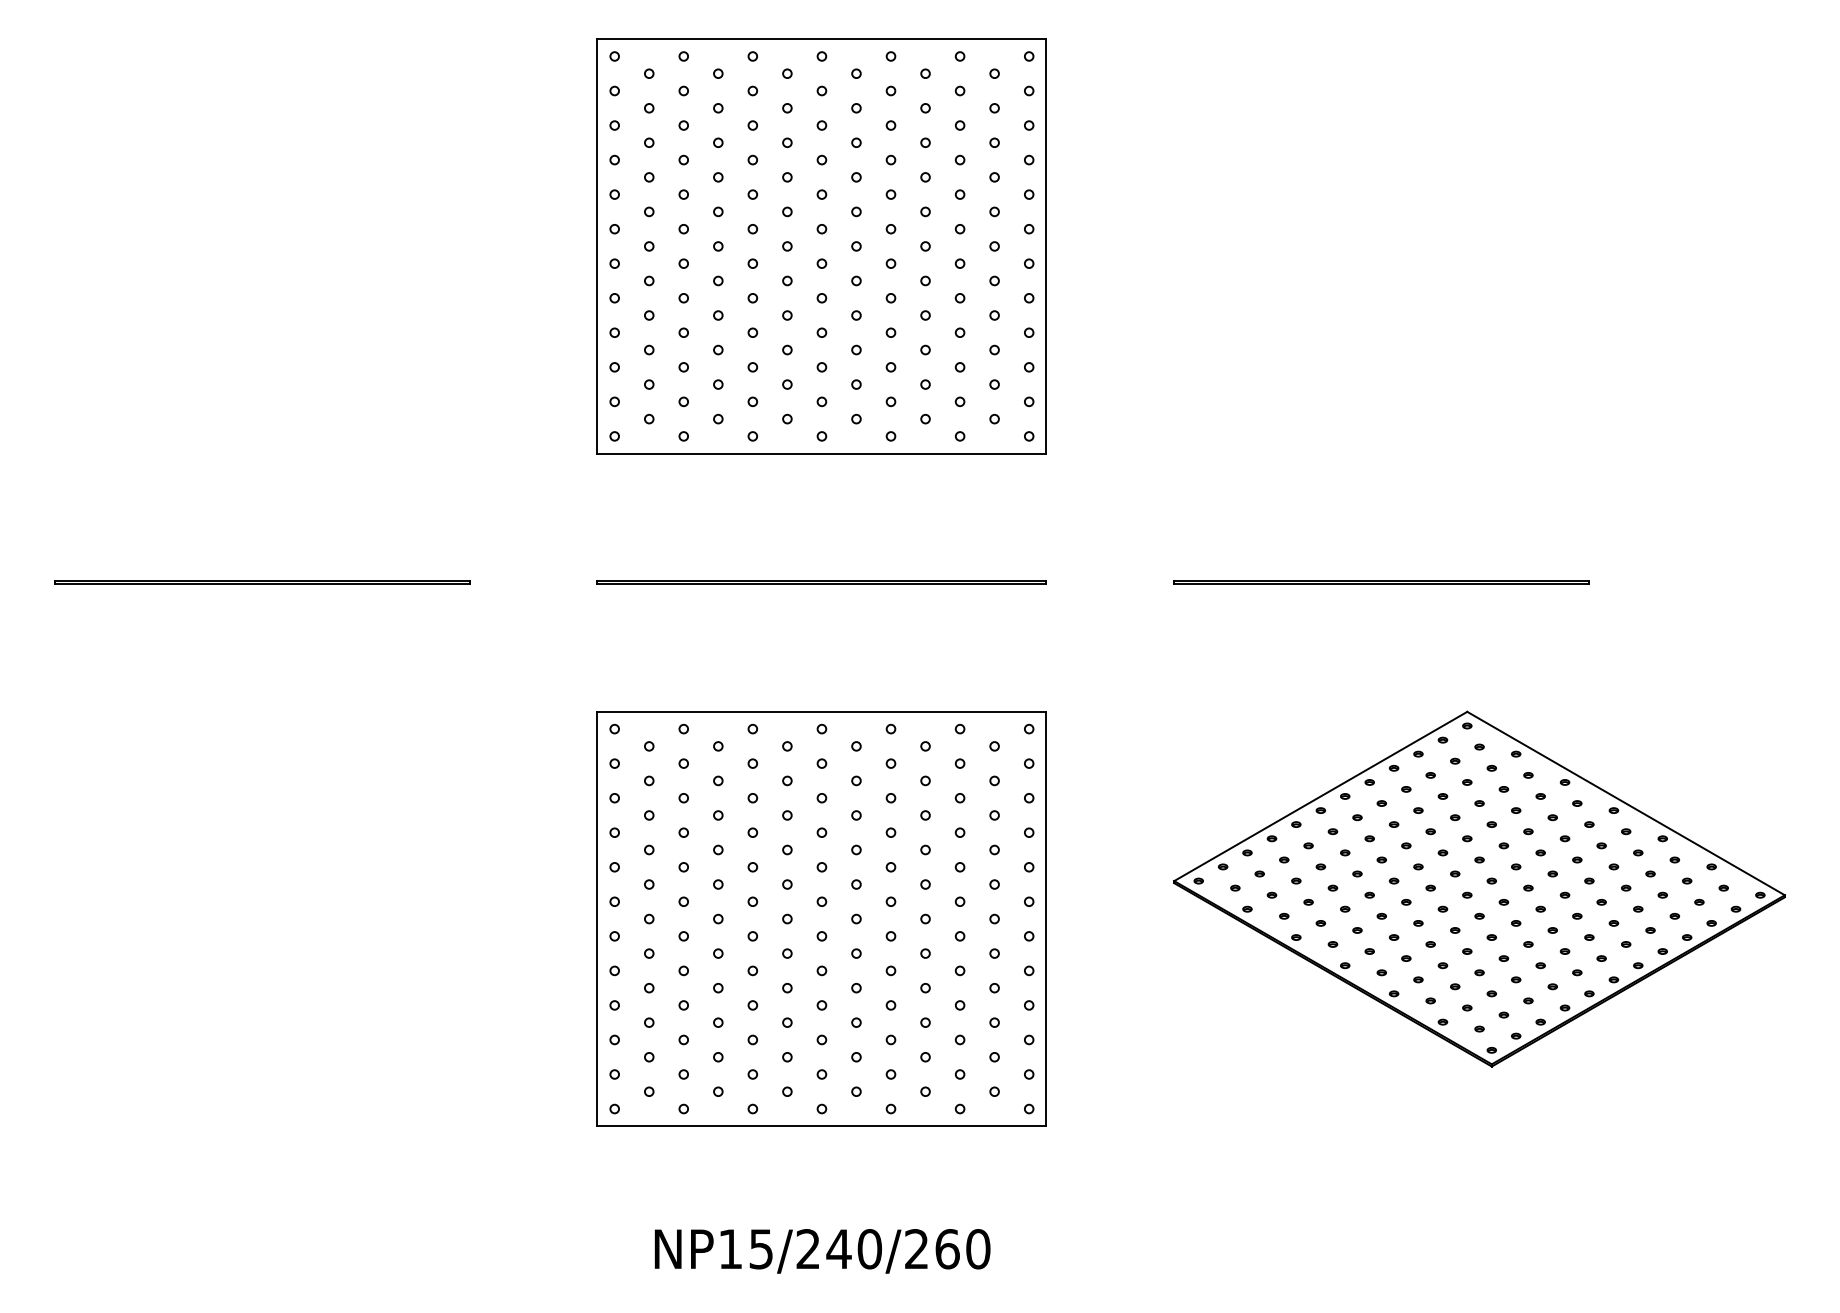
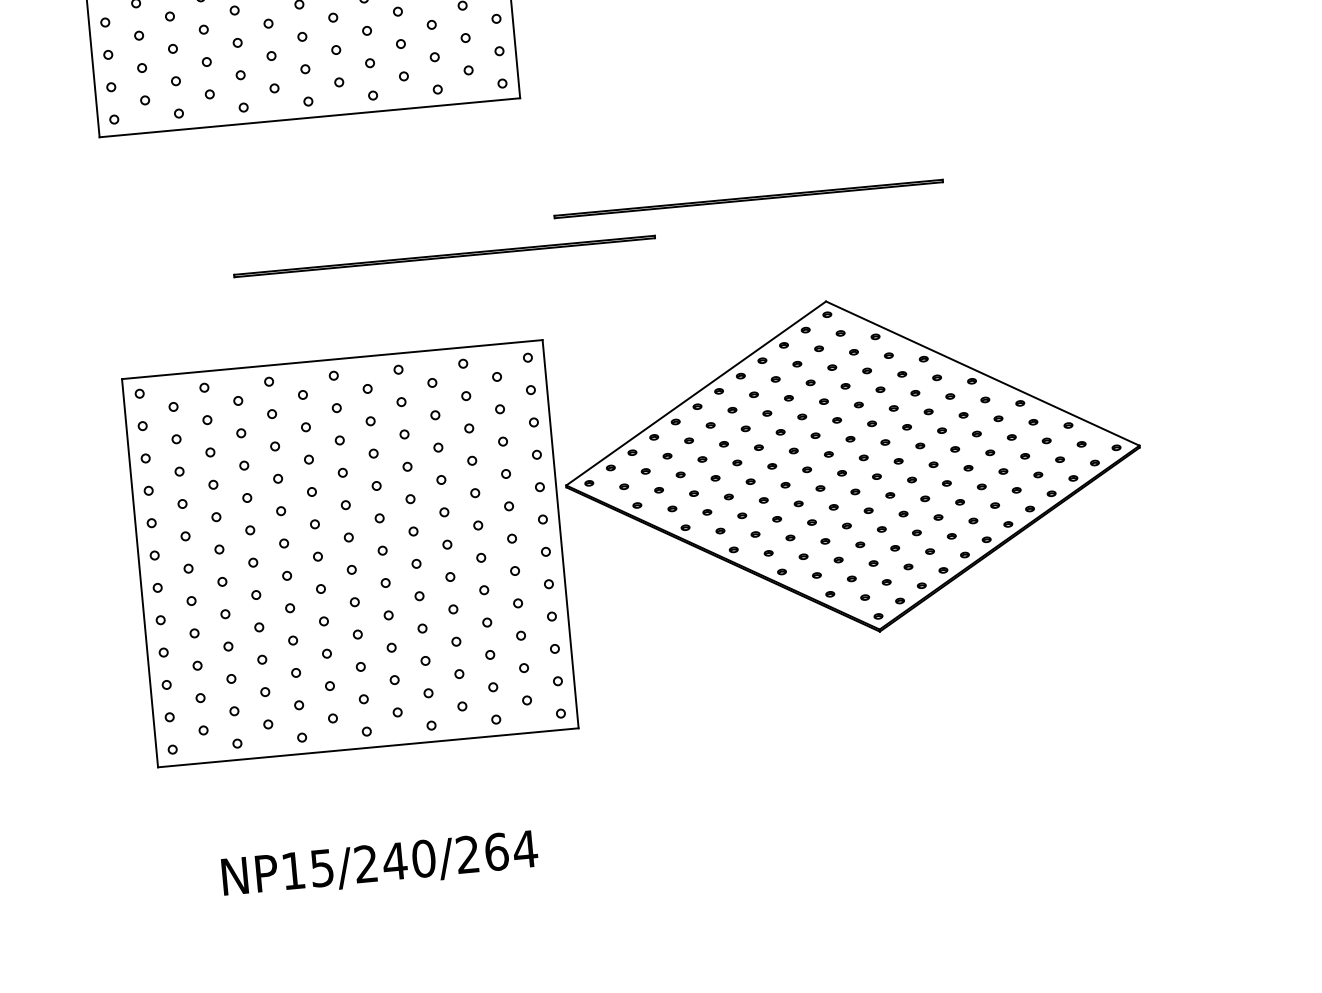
line: (821, 581) -> (444, 255), moved
line: (1381, 581) -> (748, 197), moved
part: (1479, 888) -> (852, 465), moved
text: (977, 1249) -> (524, 849), NP15/240/260 -> NP15/240/264

